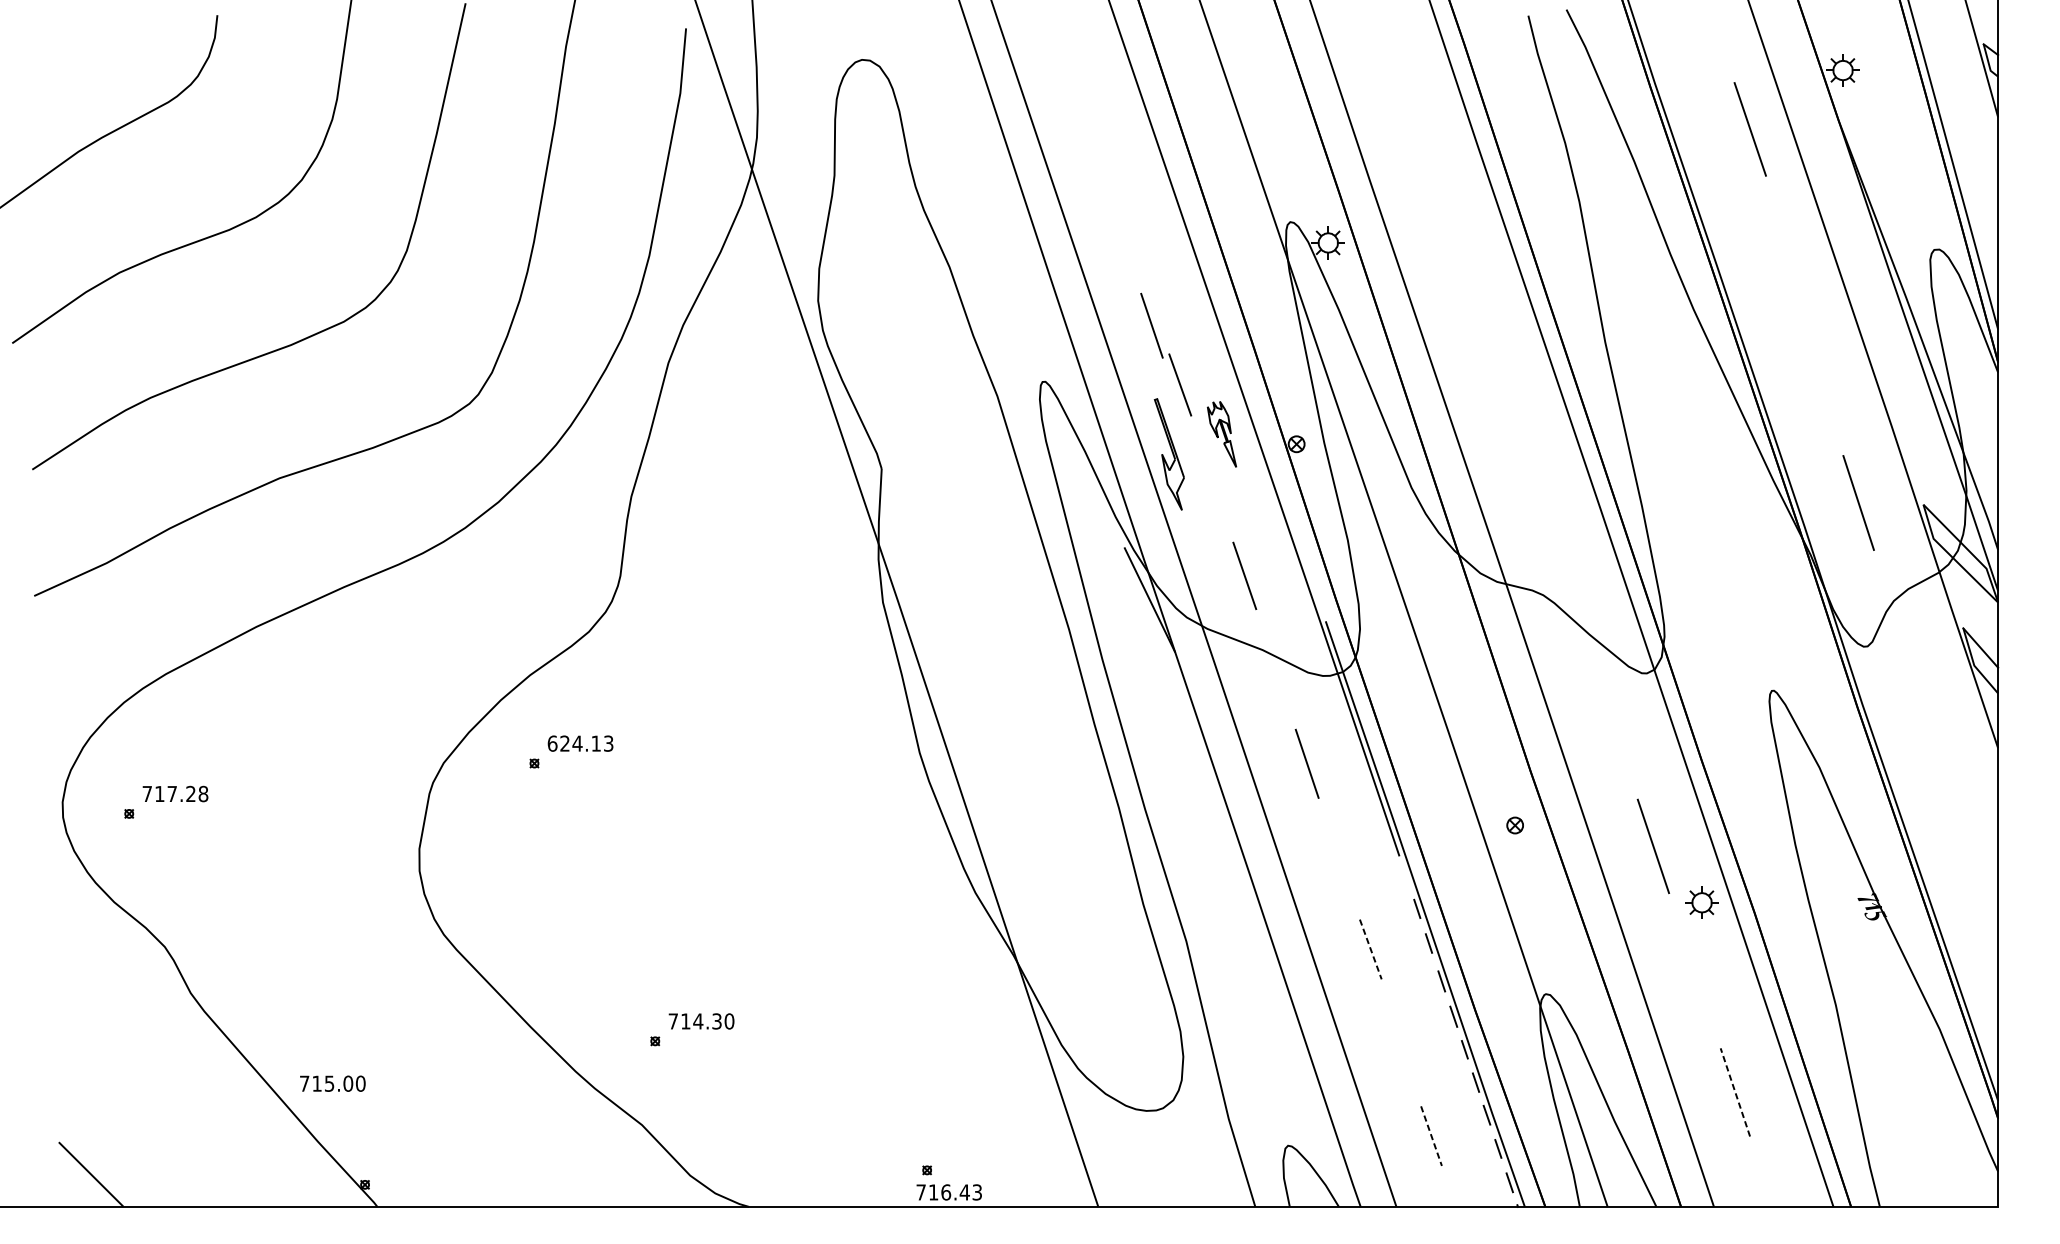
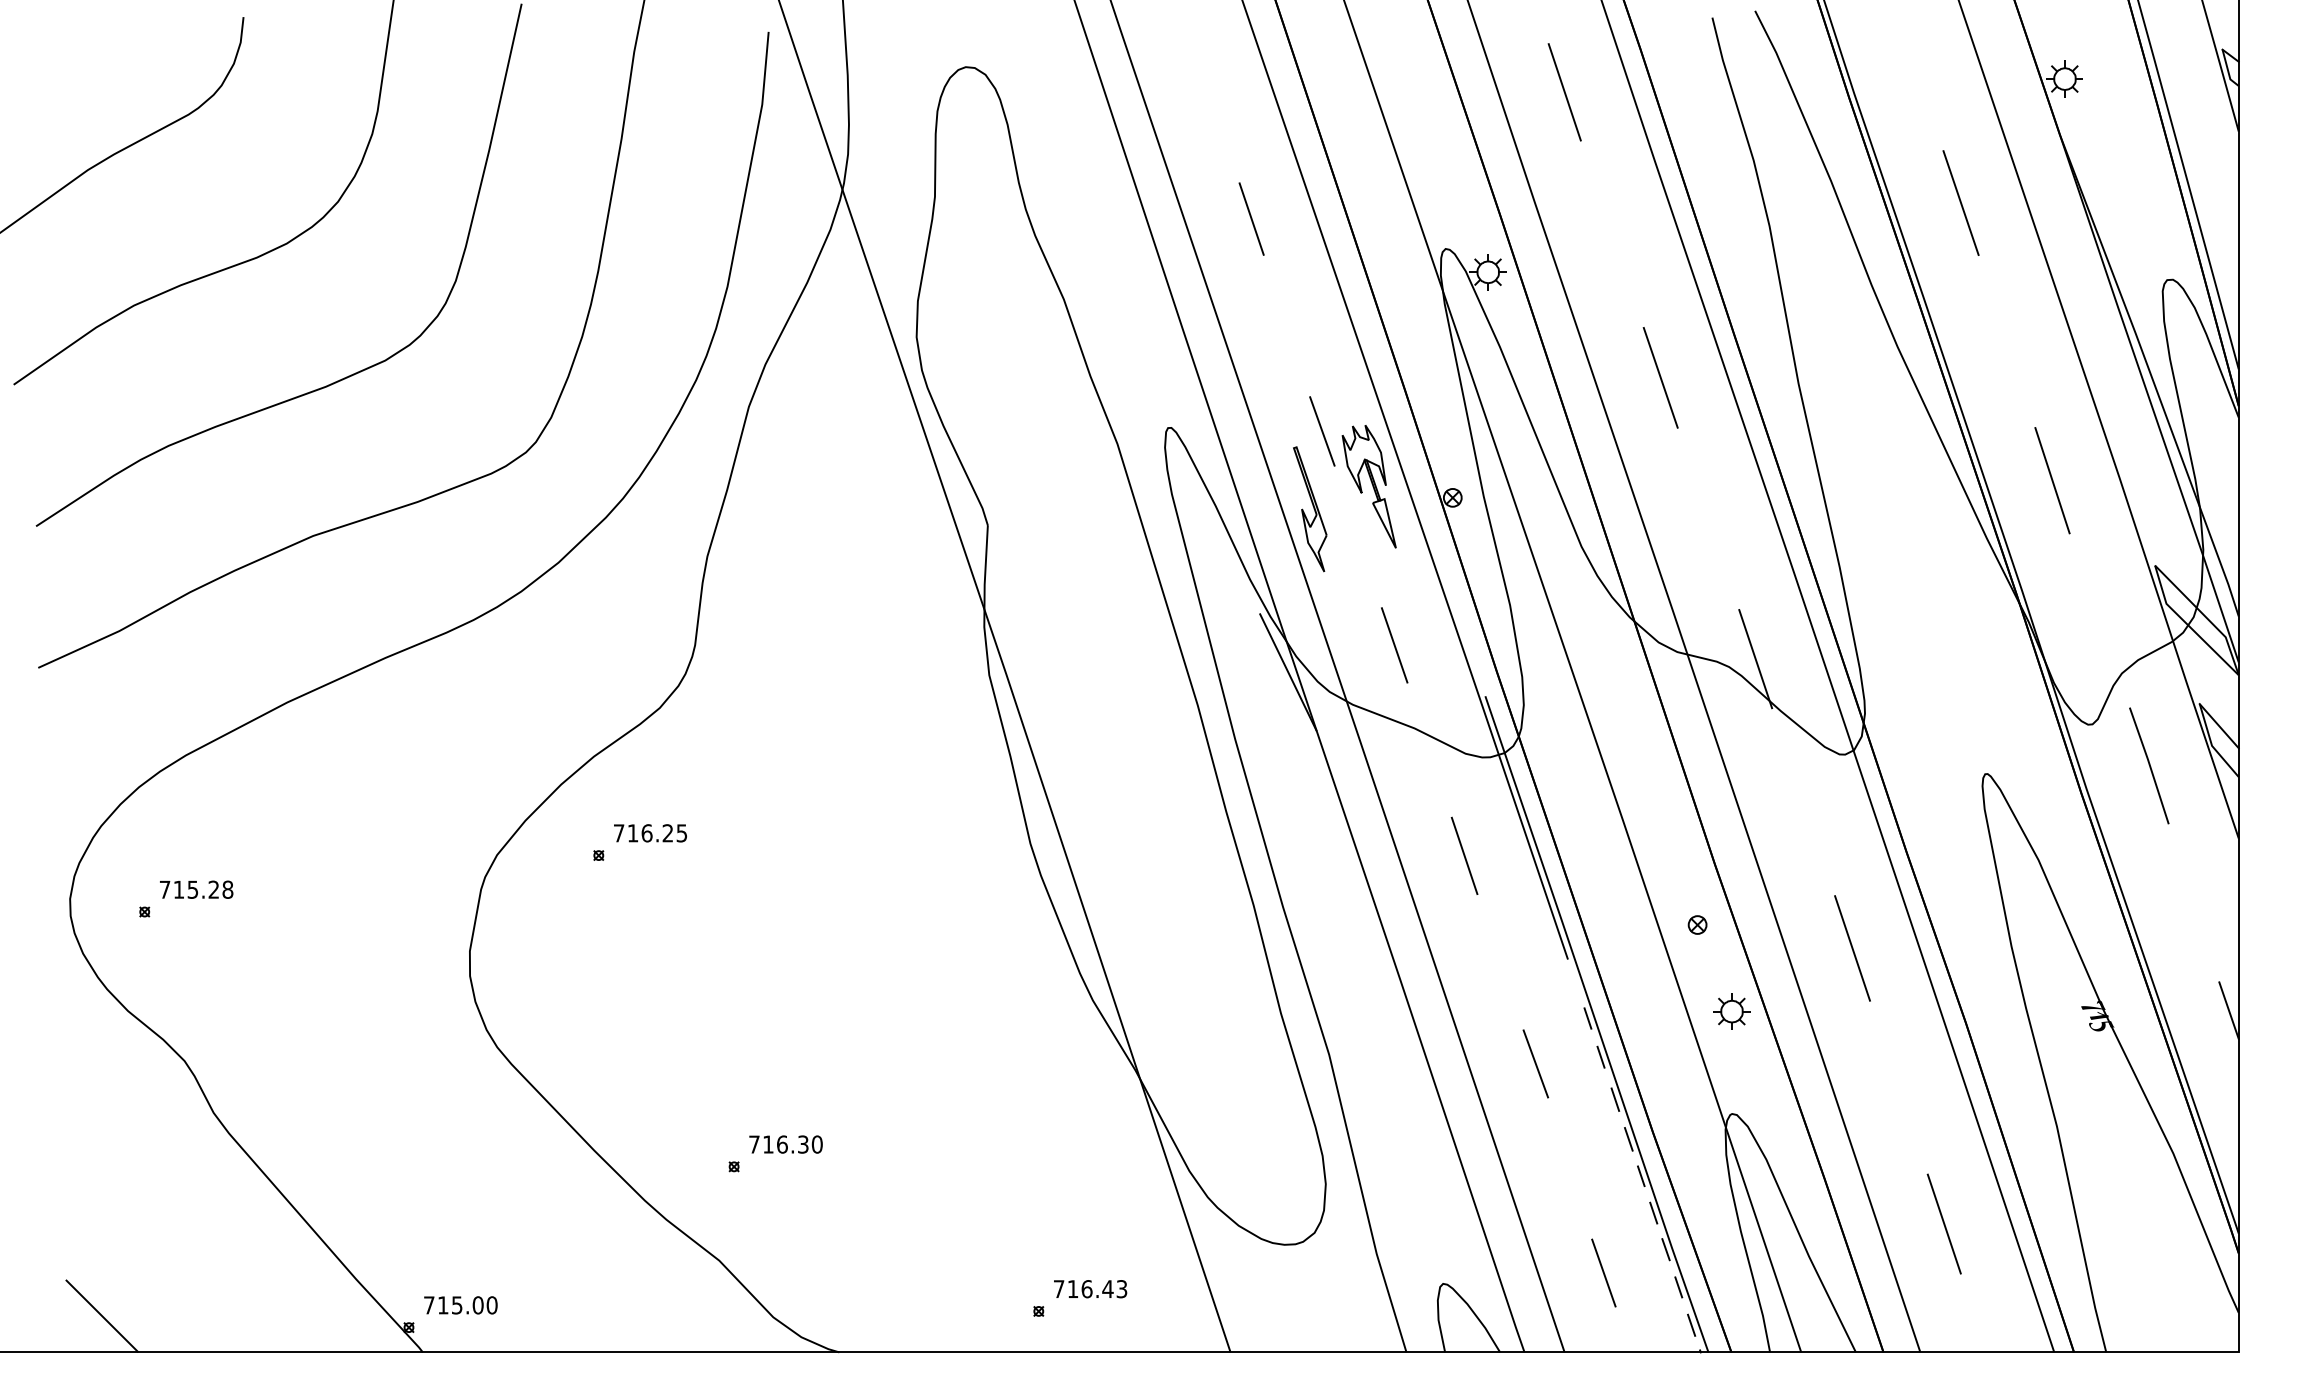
line: (1396, 82) -> (1564, 92), added
line: (1749, 128) -> (1960, 202), moved
line: (1151, 325) -> (1251, 218), moved
line: (1482, 336) -> (1660, 377), added
part: (1221, 434) -> (1368, 486), size x1.67
line: (1858, 502) -> (2052, 480), moved
line: (1566, 588) -> (1755, 659), added
line: (1918, 683) -> (2149, 765), added
text: (580, 743) -> (650, 833), 624.13 -> 716.25
text: (171, 793) -> (192, 889), 717.28 -> 715.28
line: (1988, 901) -> (2228, 1010), added
part: (1701, 902) -> (1731, 1011), moved
line: (1370, 949) -> (1535, 1063), dashed -> solid
text: (698, 1021) -> (782, 1144), 714.30 -> 716.30
text: (332, 1083) -> (460, 1305), moved
line: (1735, 1091) -> (1944, 1223), dashed -> solid
line: (1432, 1136) -> (1604, 1273), dashed -> solid
text: (949, 1192) -> (1090, 1289), moved

